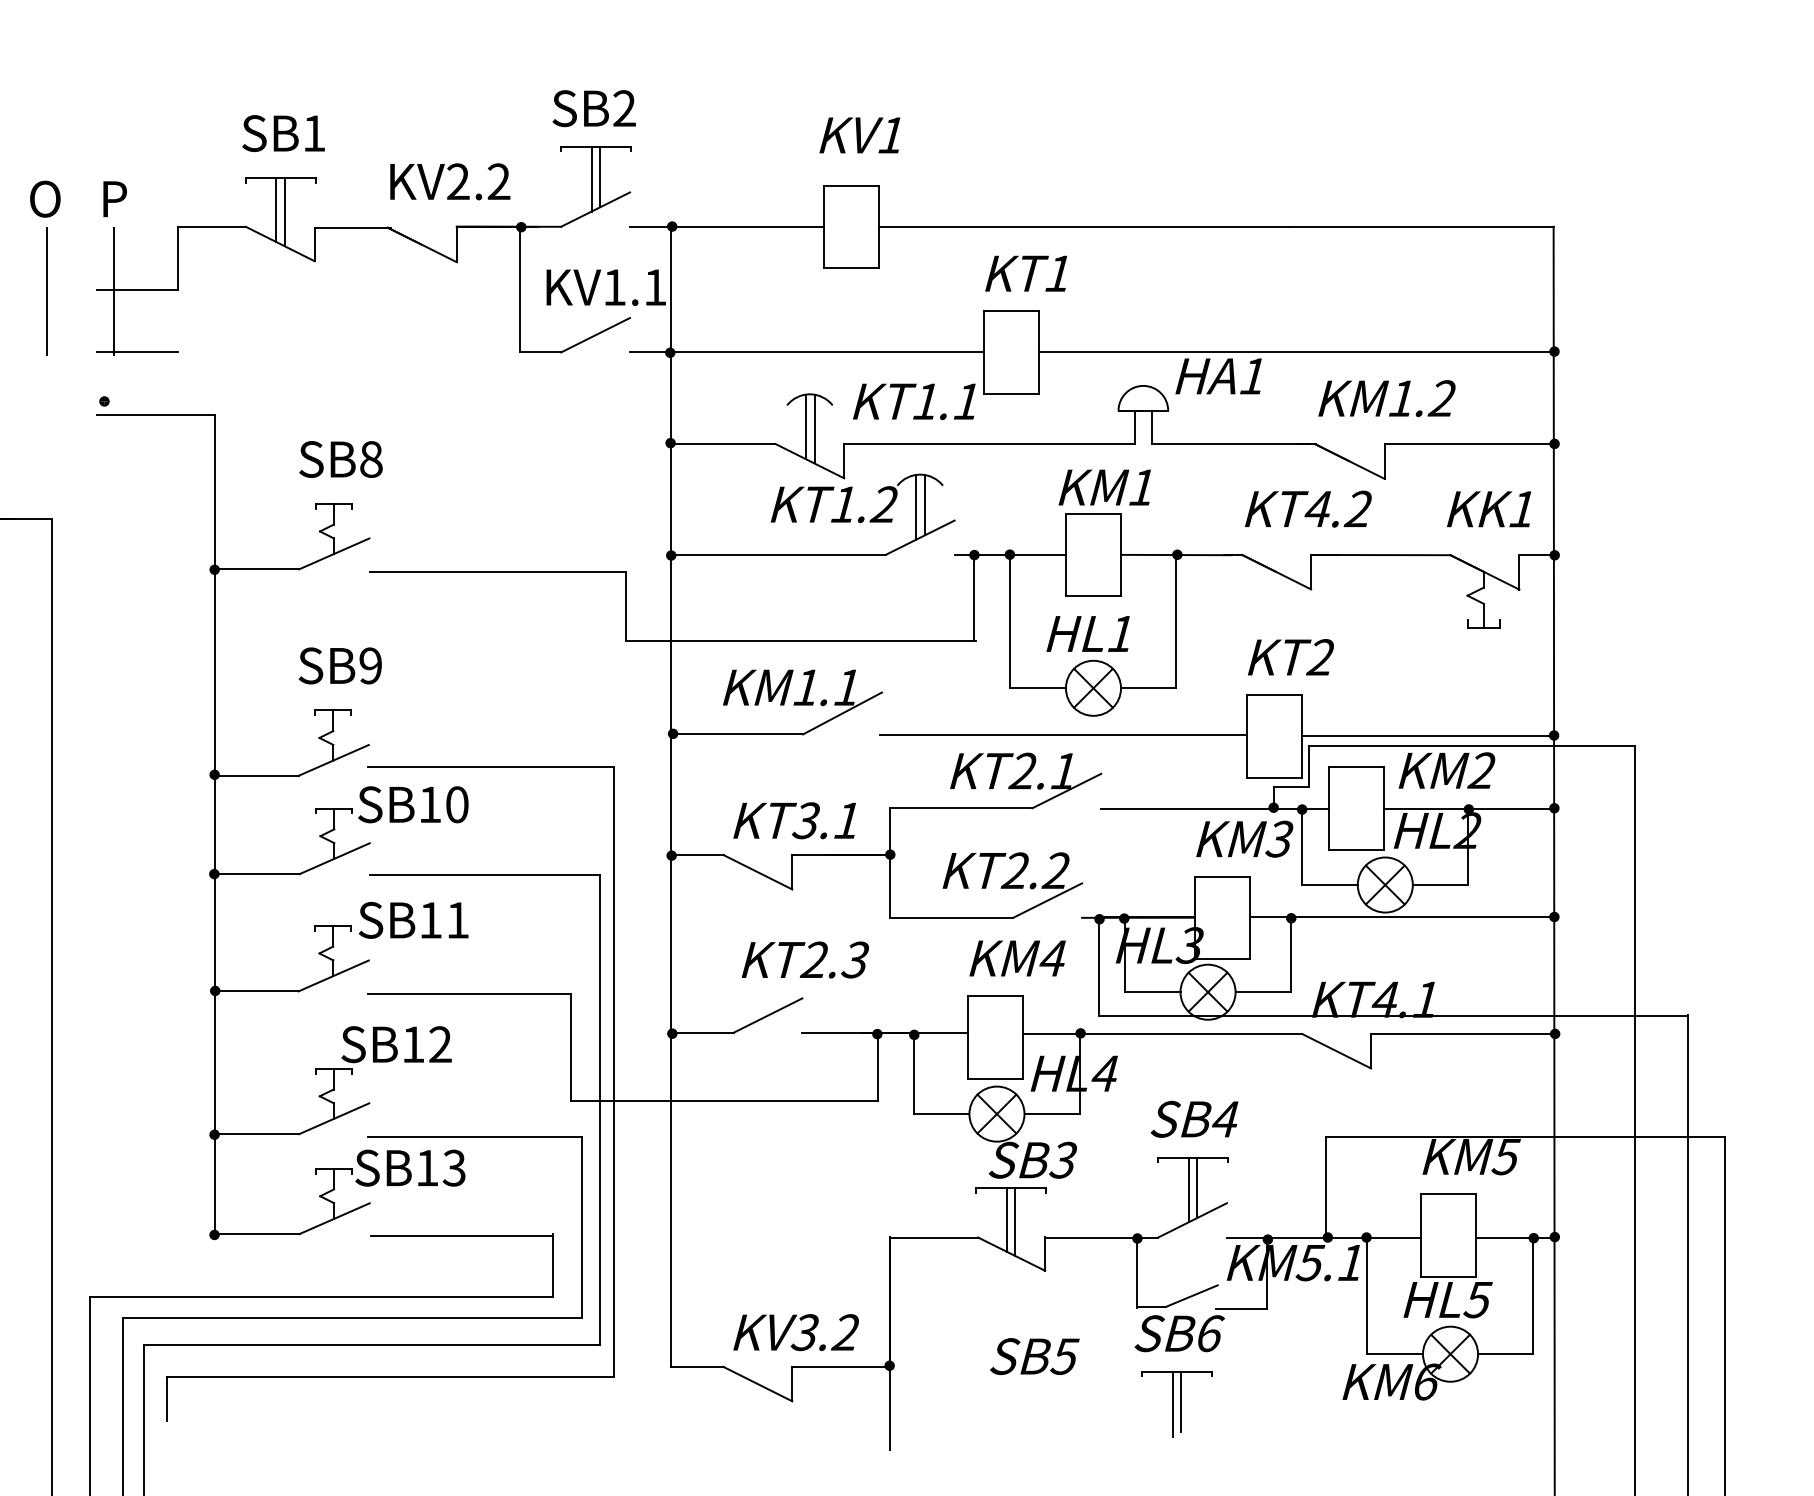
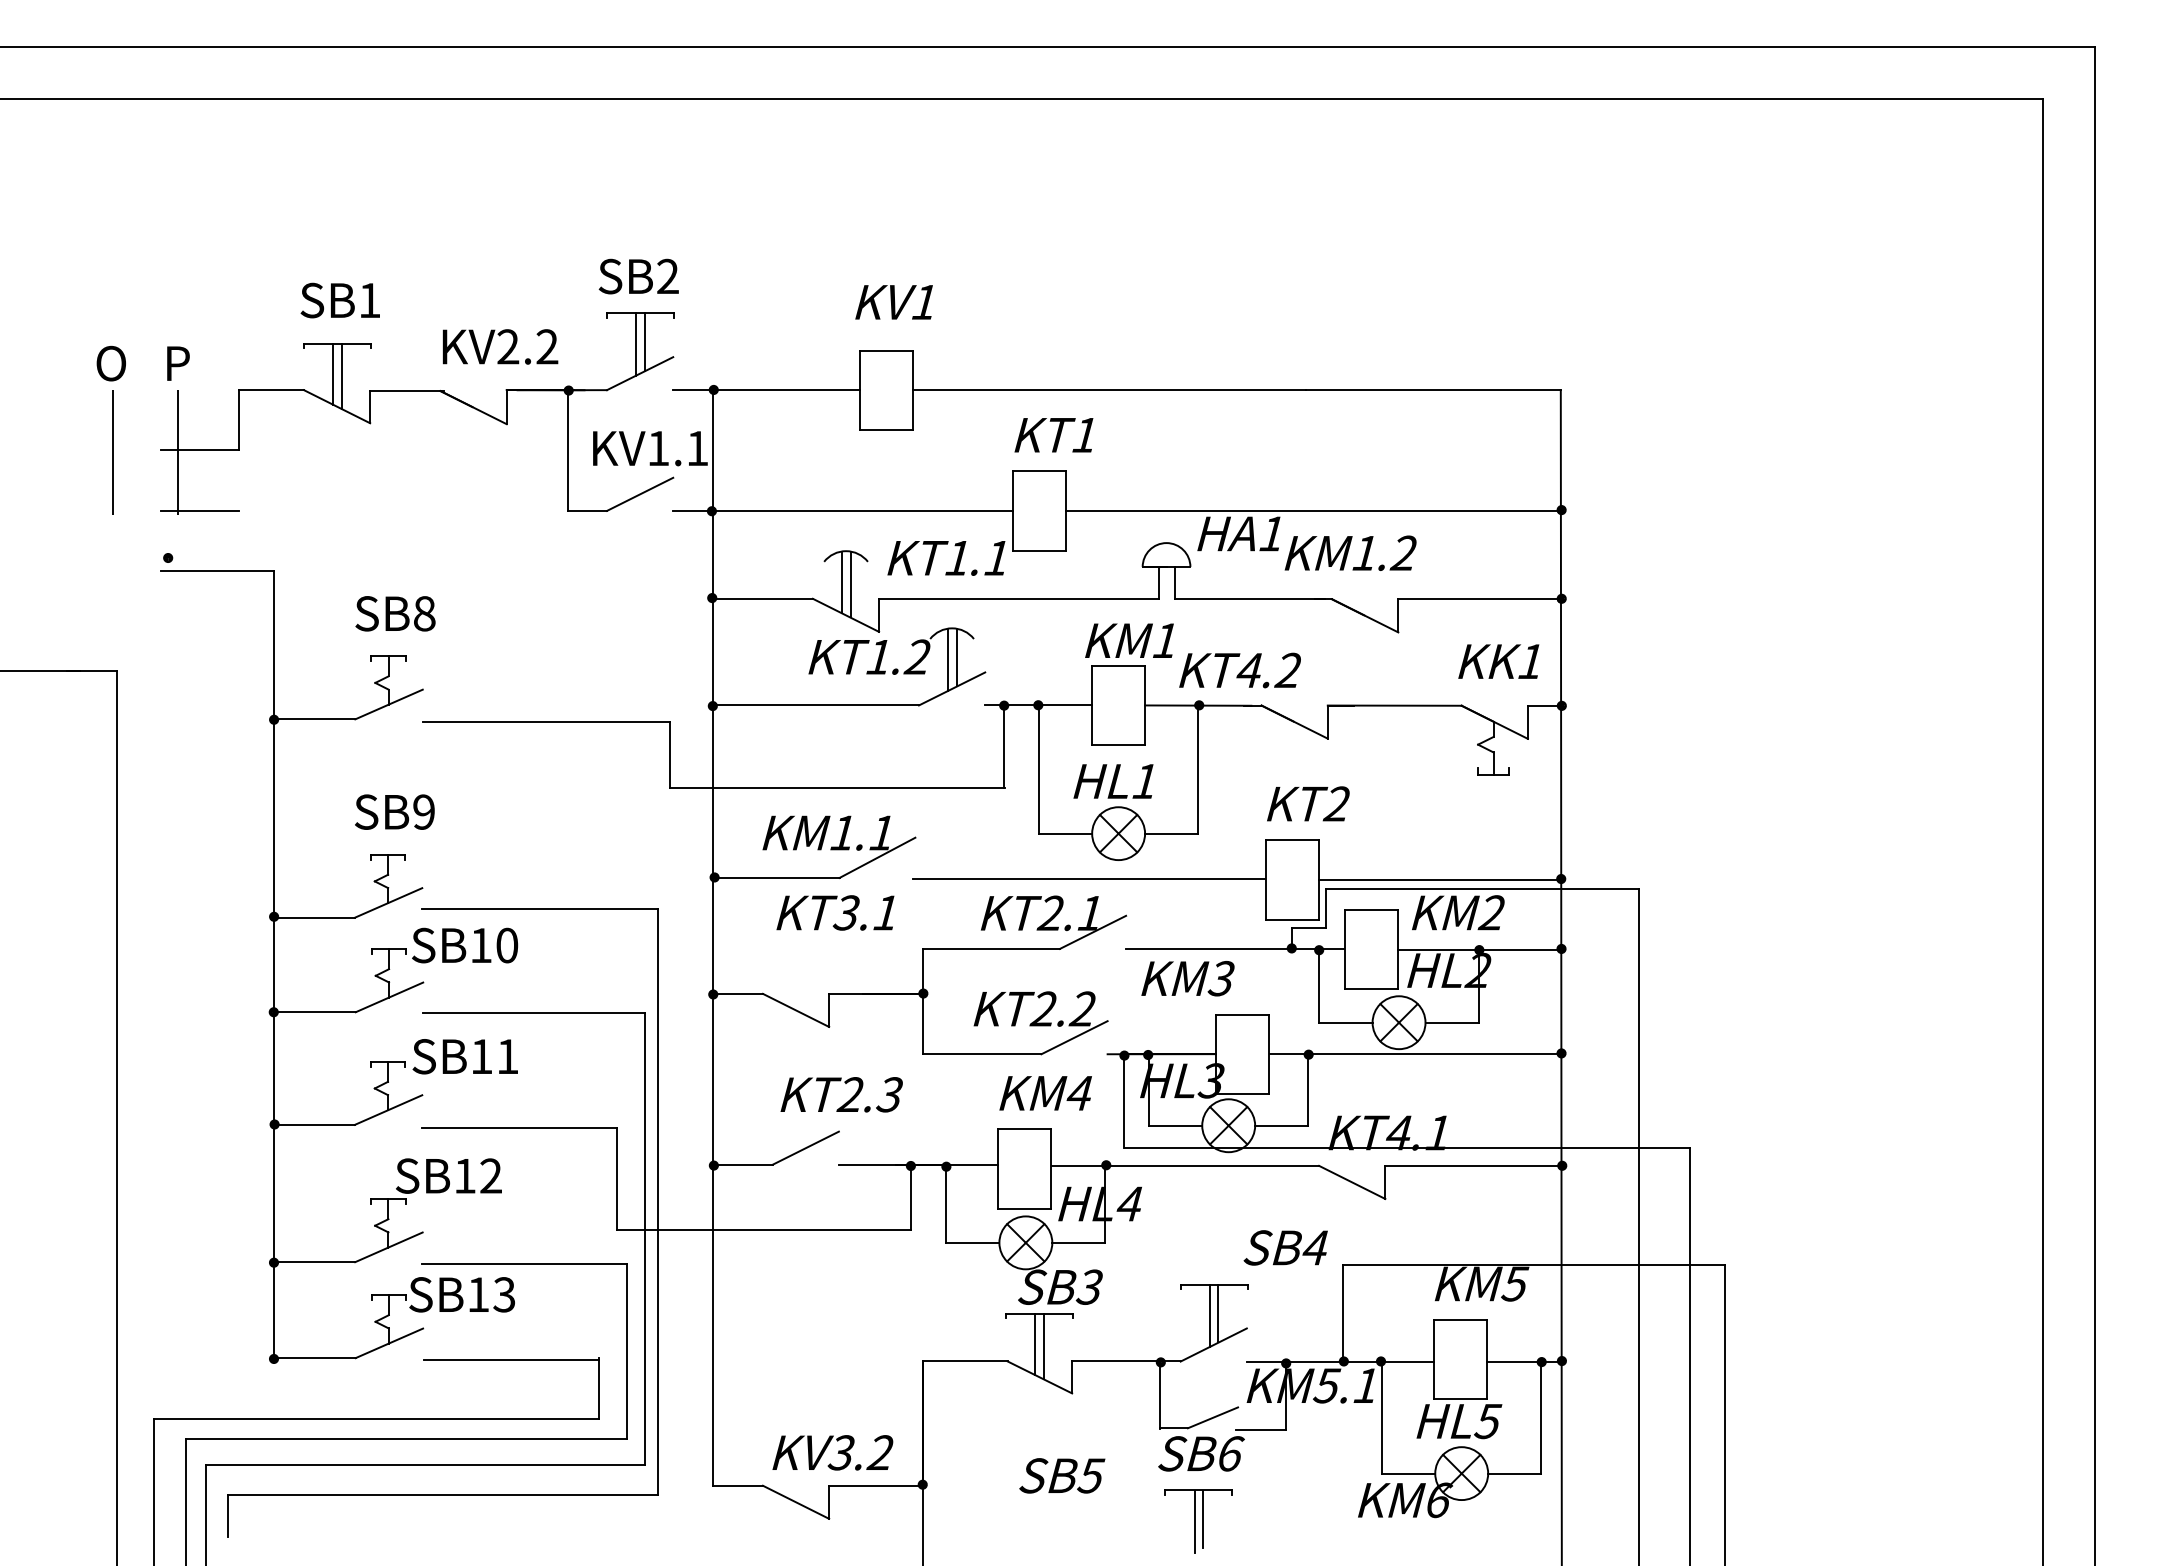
text: (1386, 397) -> (1350, 552), moved
text: (1307, 509) -> (1239, 670), moved
text: (794, 820) -> (835, 912), moved
text: (1244, 839) -> (1187, 978), moved
text: (1194, 1118) -> (1285, 1247), moved

